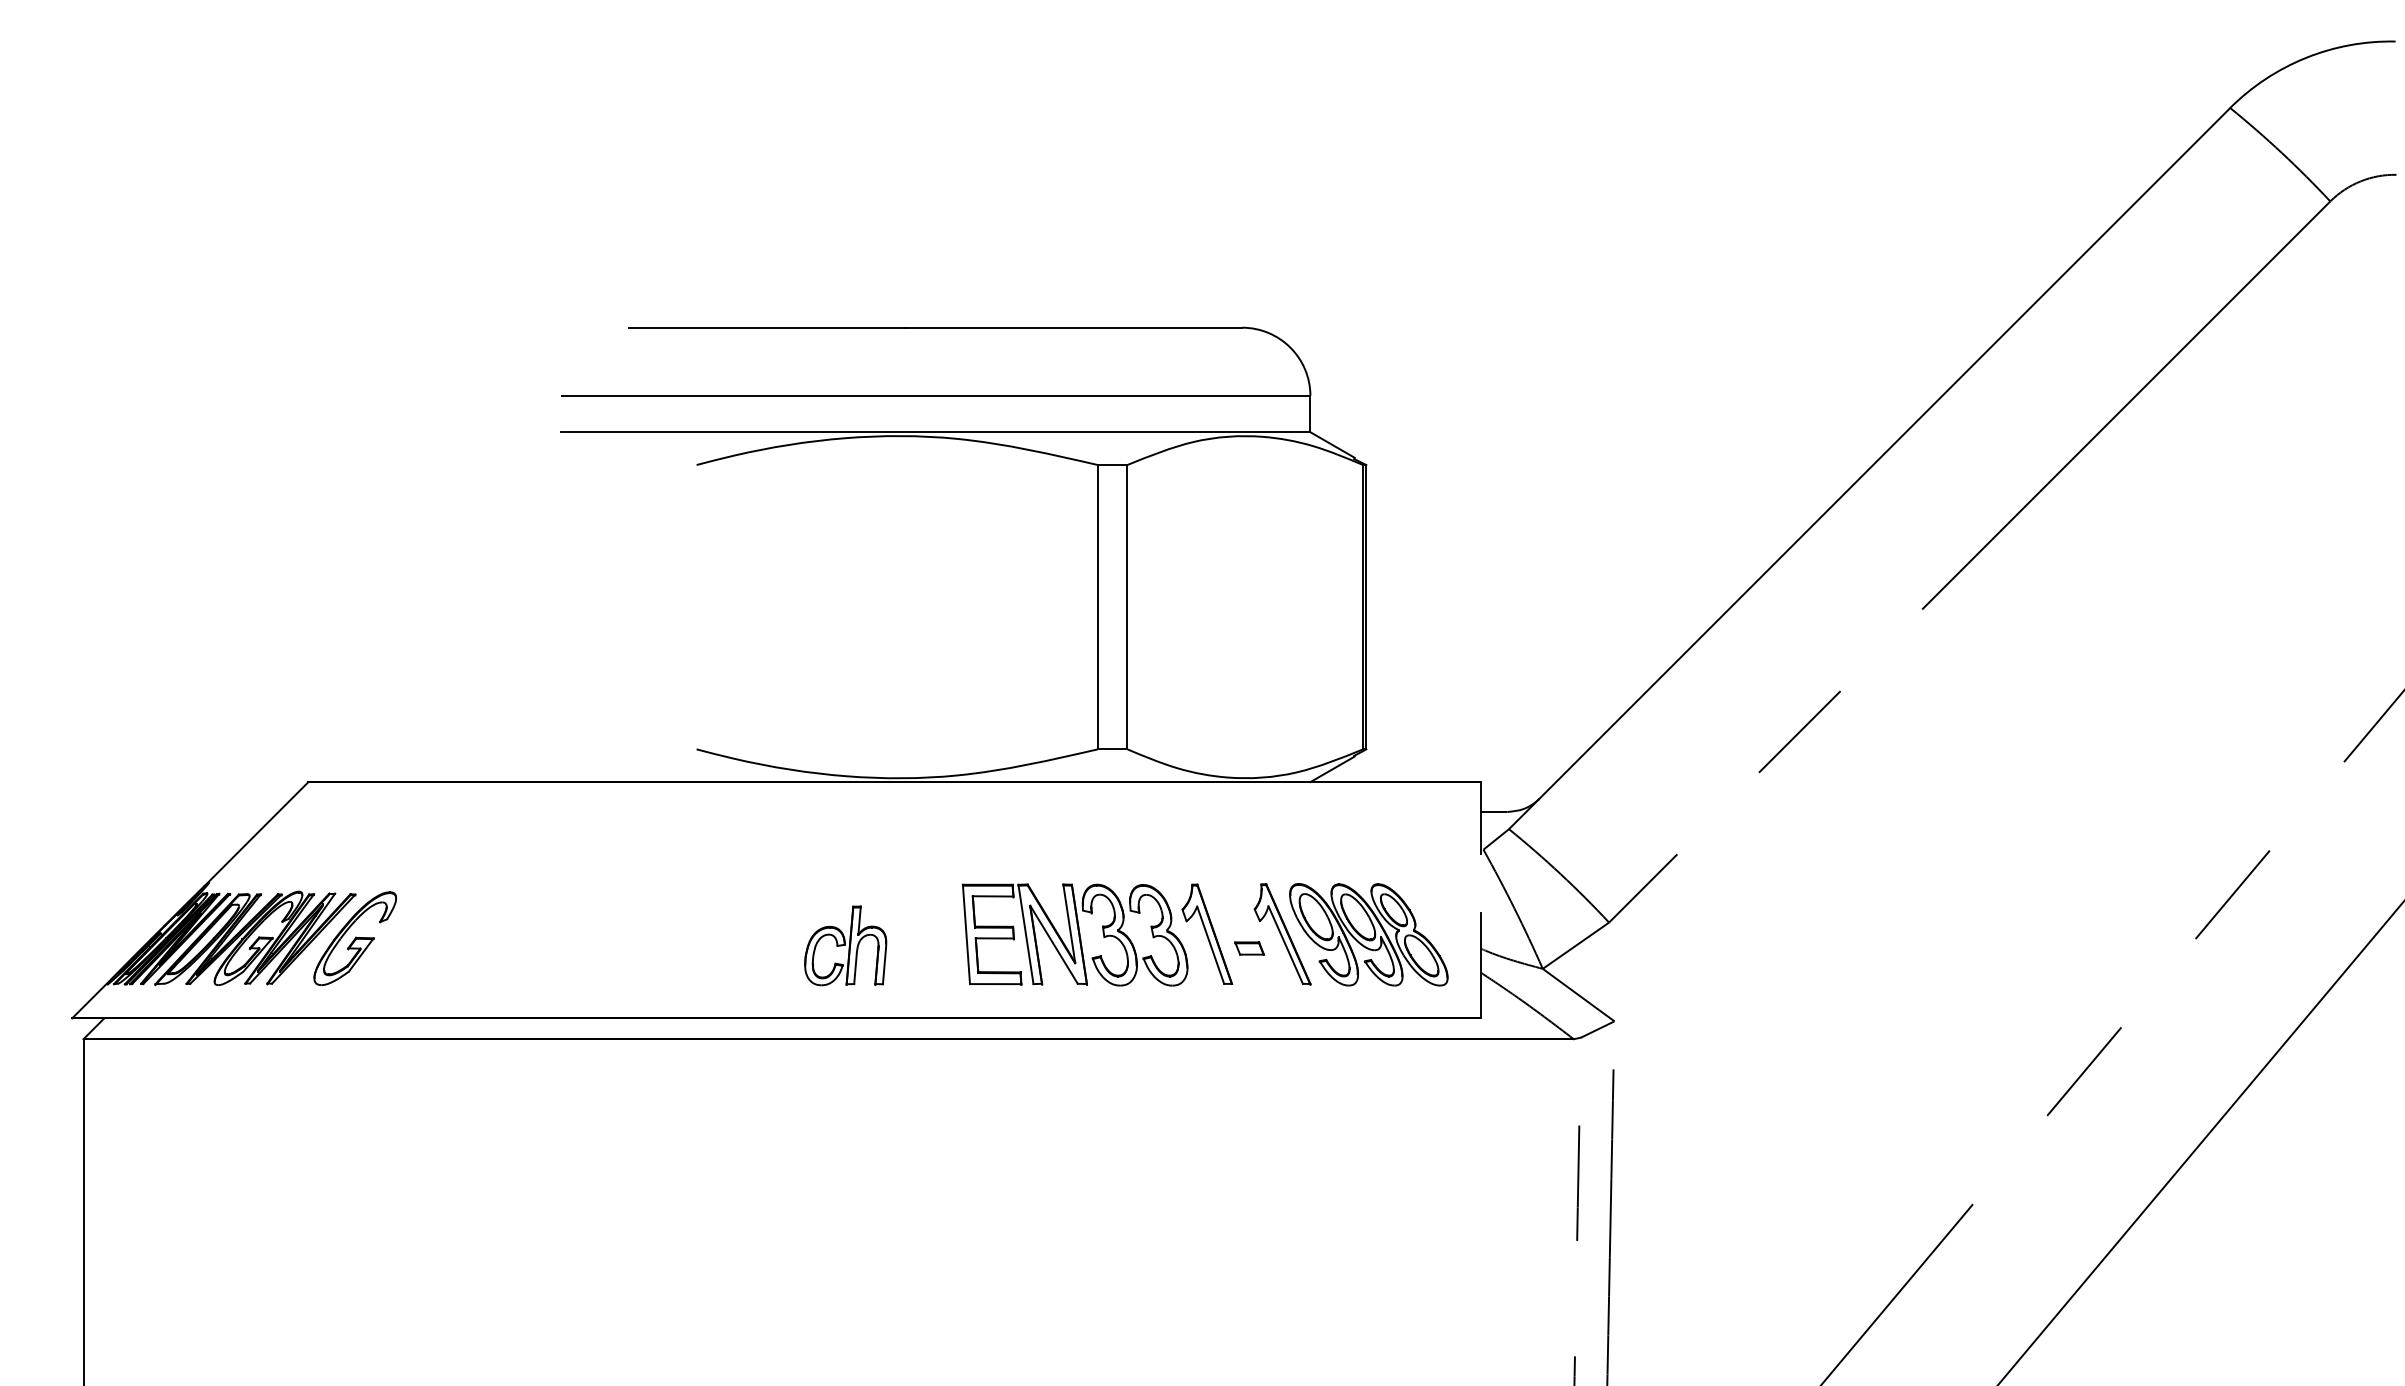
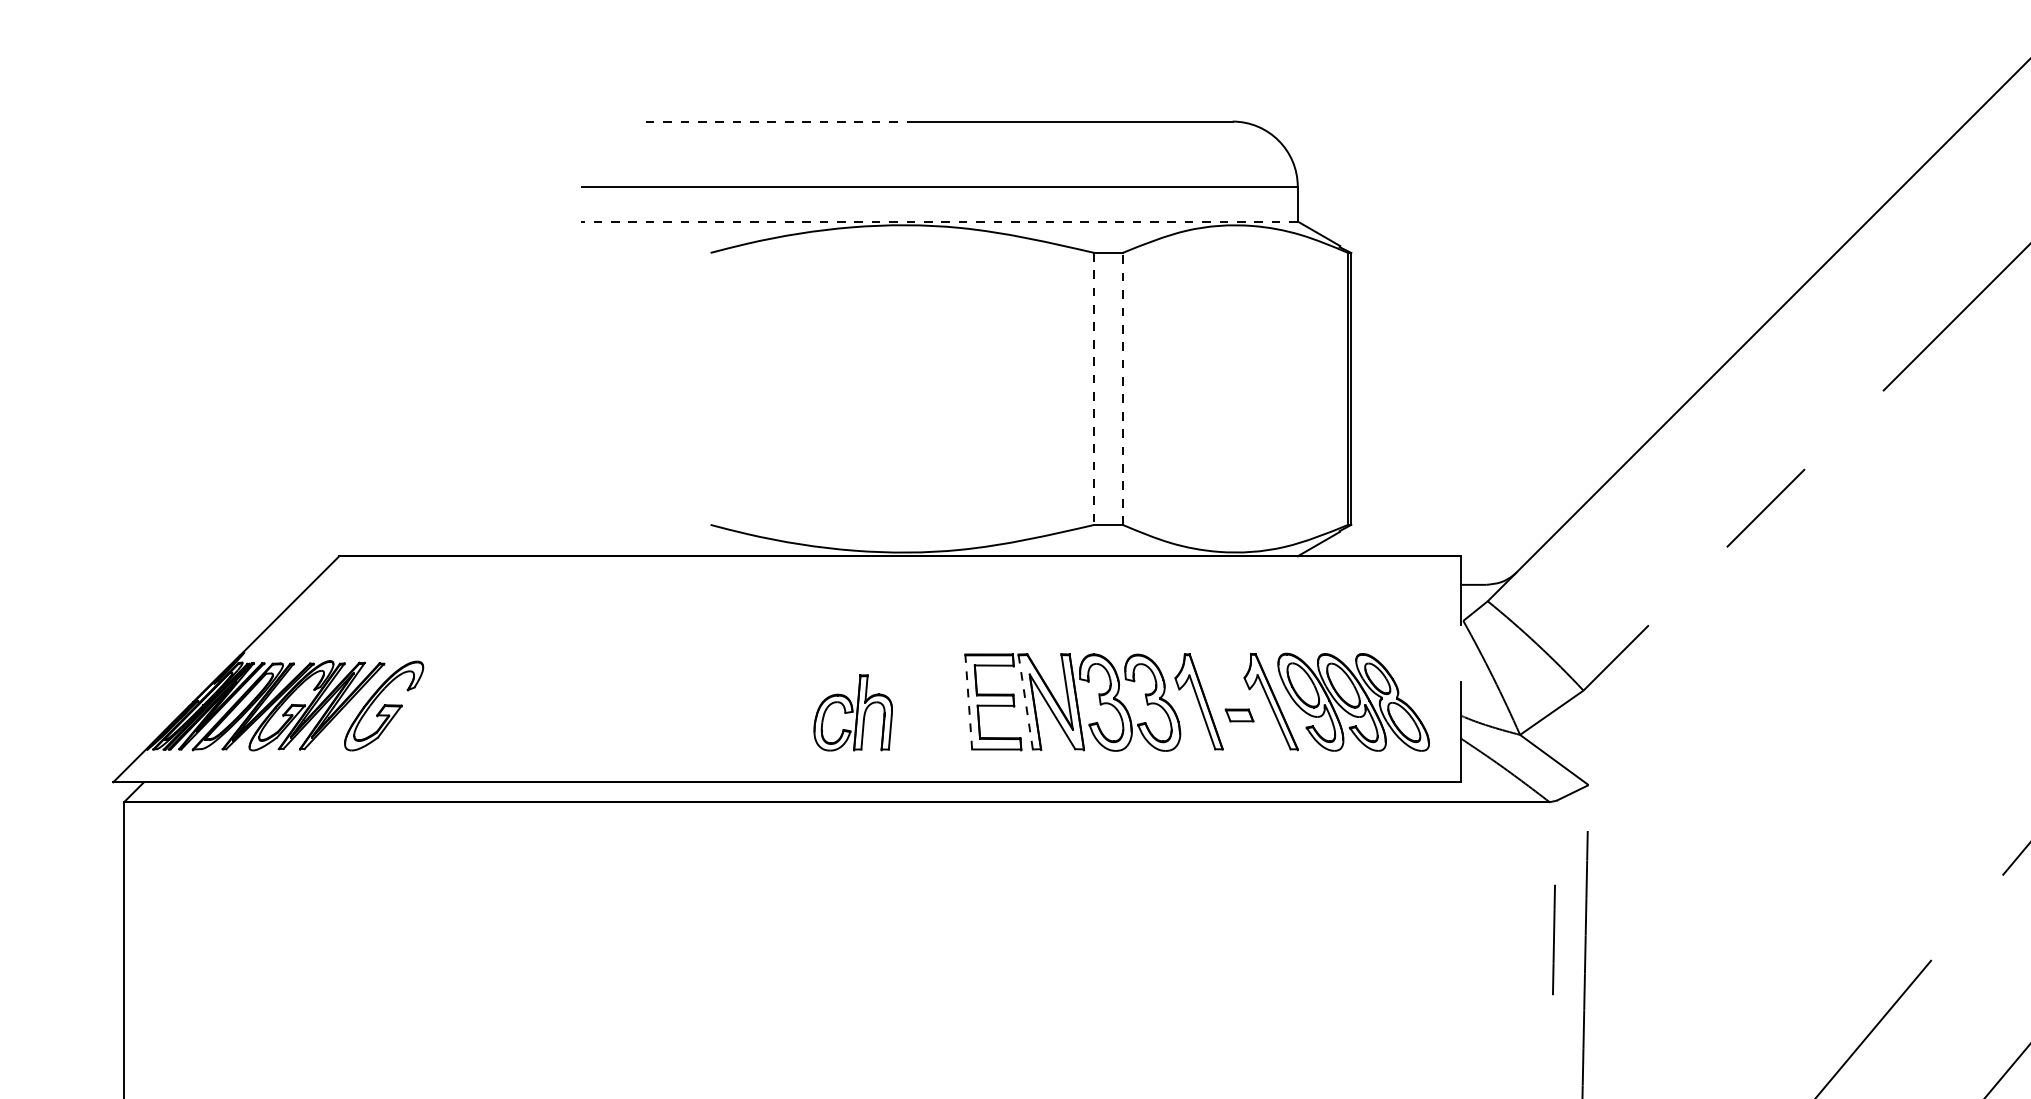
line: (766, 327) -> (777, 121), solid -> dashed
line: (935, 432) -> (939, 221), solid -> dashed
line: (1127, 606) -> (1122, 388), solid -> dashed
line: (1097, 607) -> (1094, 389), solid -> dashed
line: (1025, 933) -> (1025, 701), solid -> dashed
line: (966, 934) -> (968, 702), solid -> dashed

